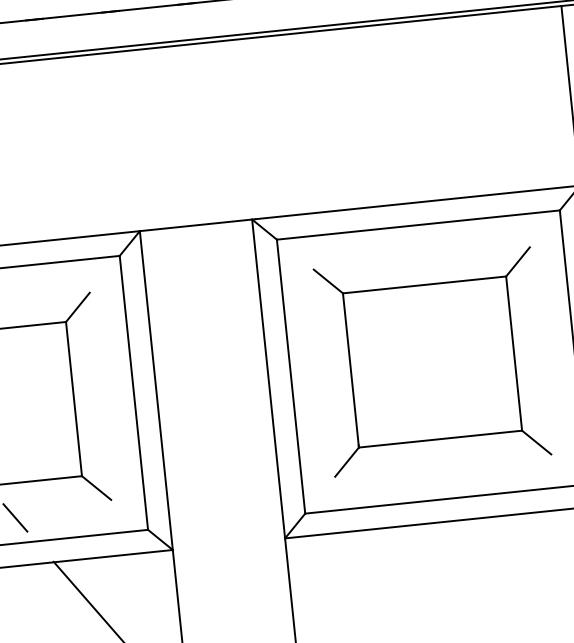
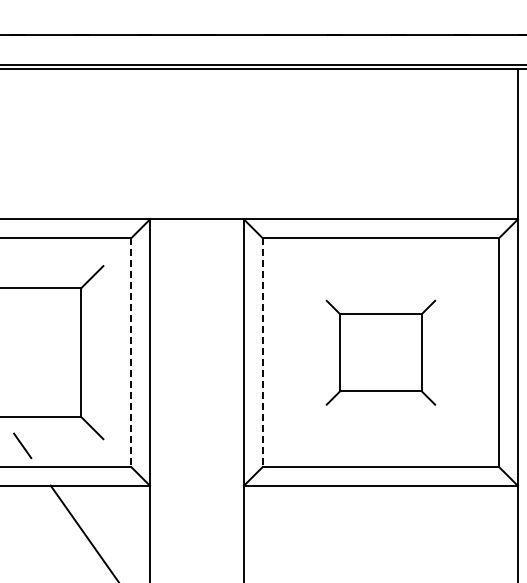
part: (432, 361) -> (380, 352), size x0.6
line: (290, 377) -> (262, 353), solid -> dashed
line: (134, 393) -> (131, 353), solid -> dashed

